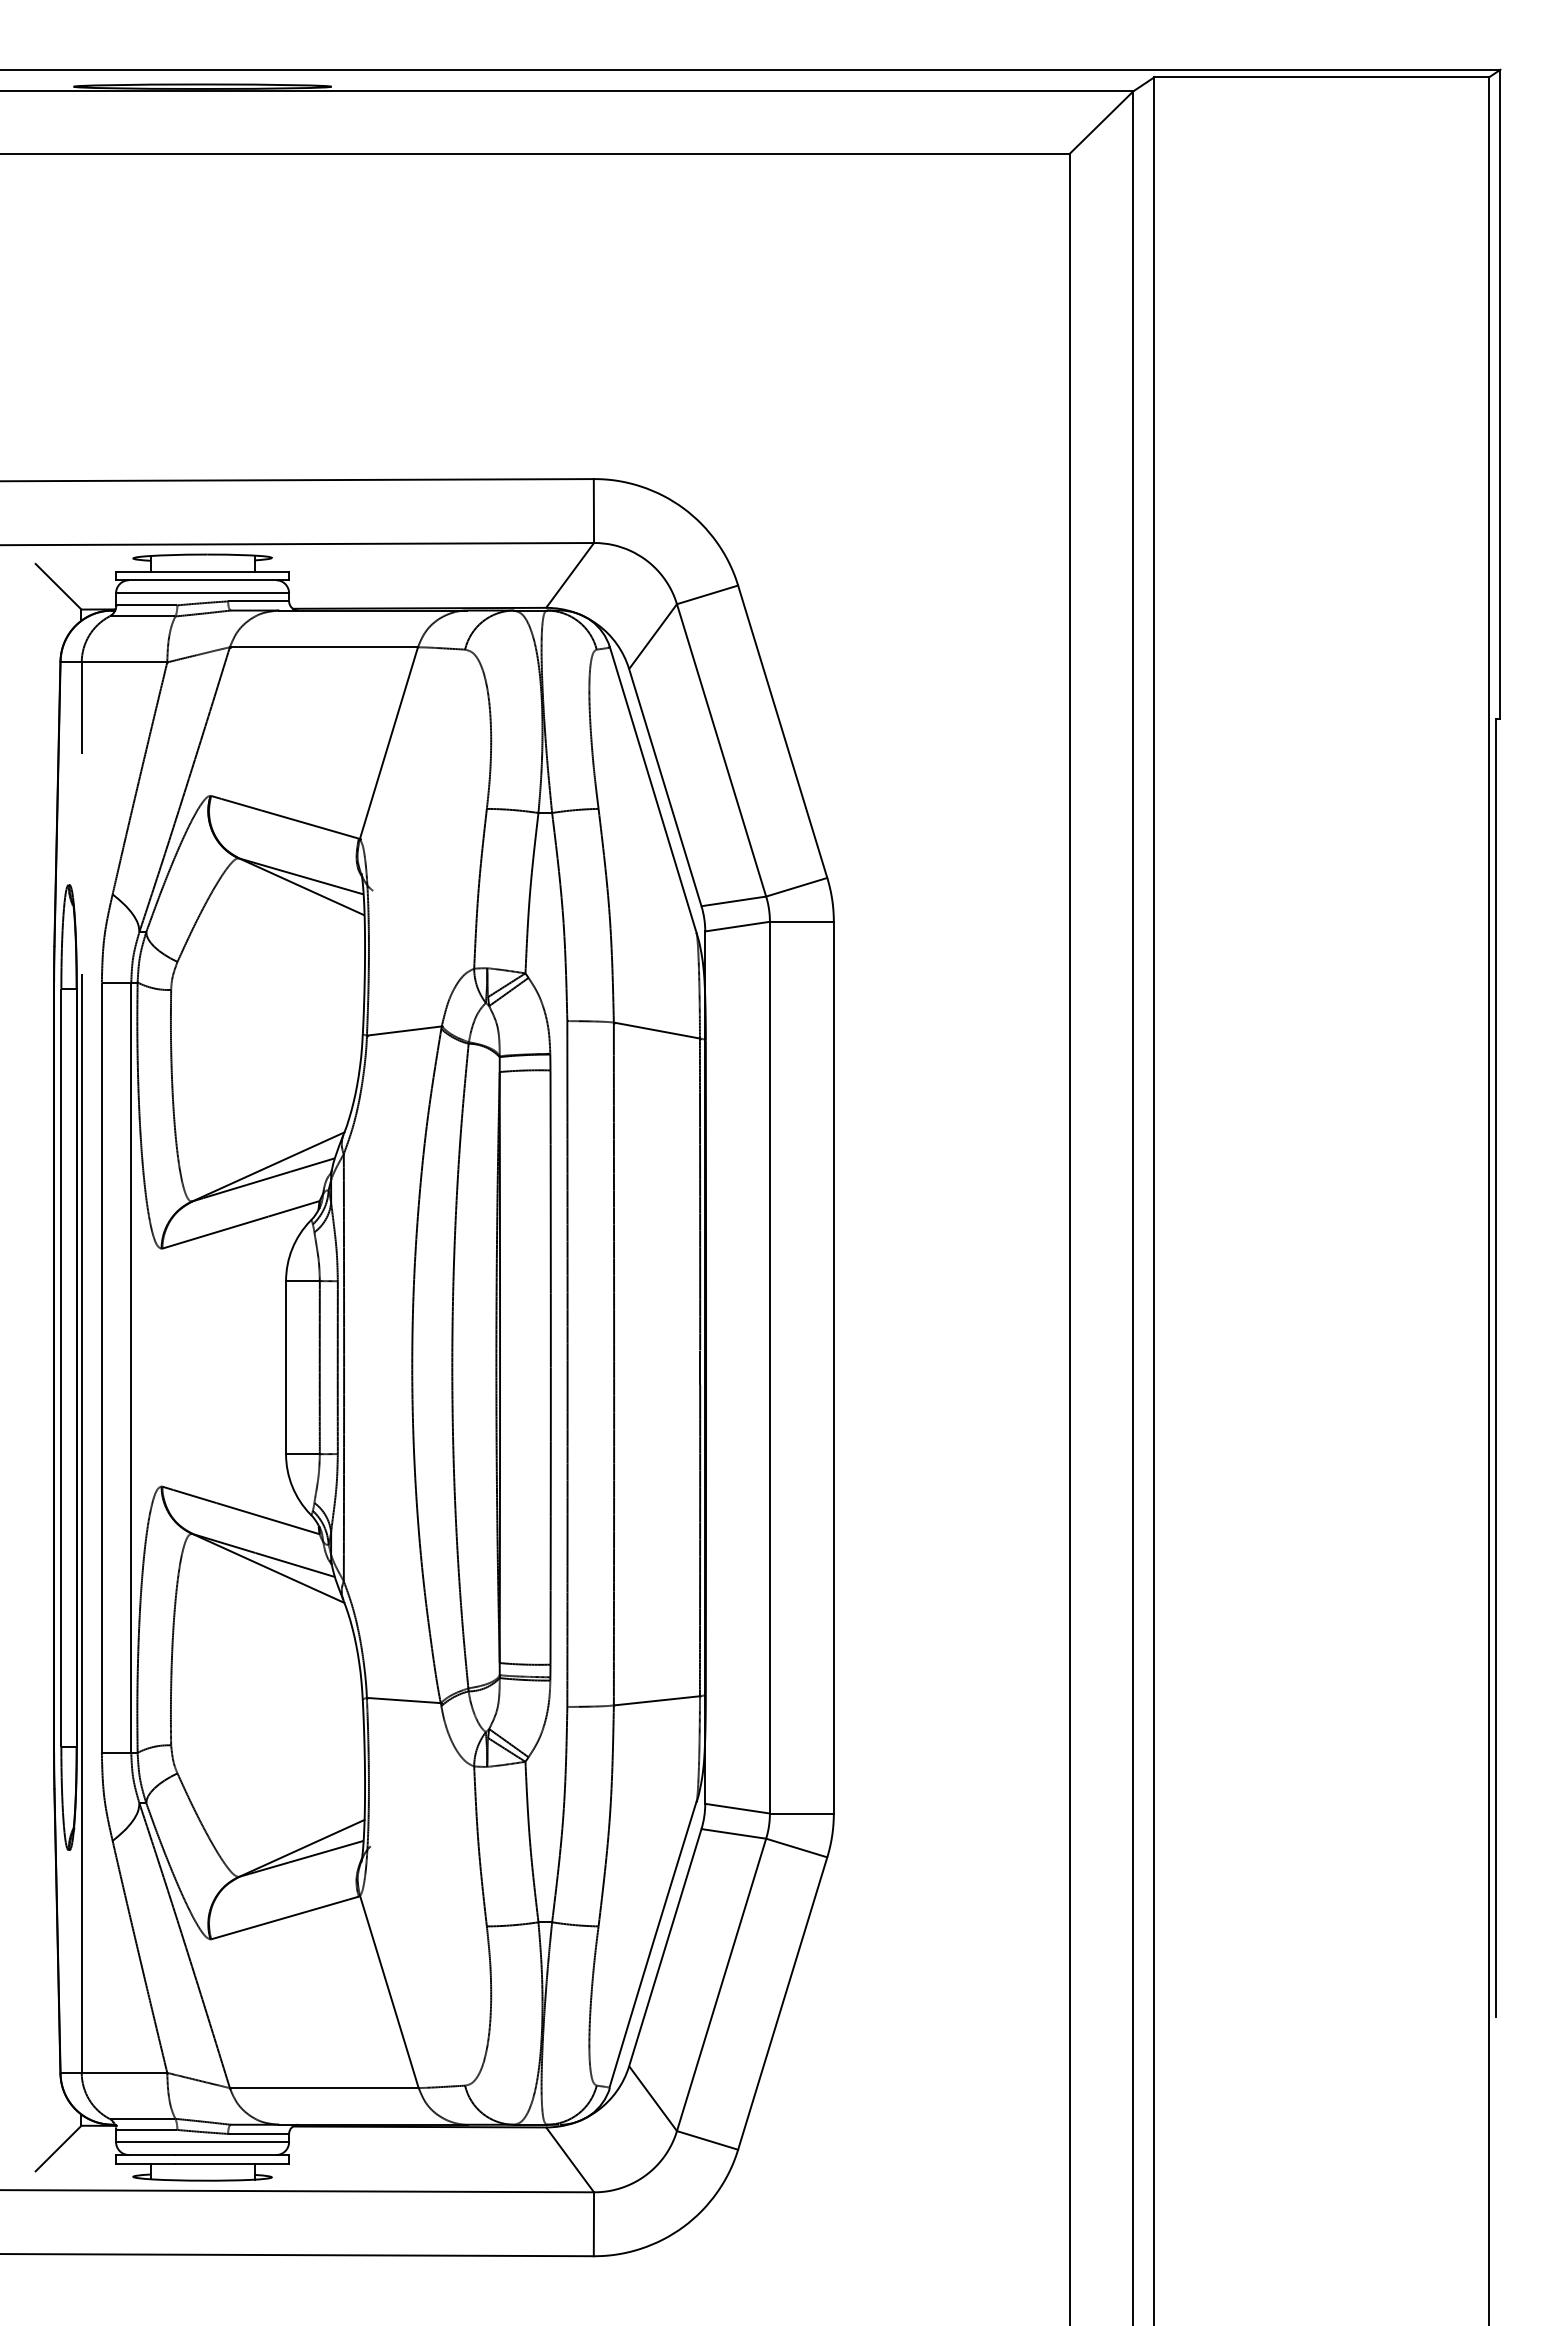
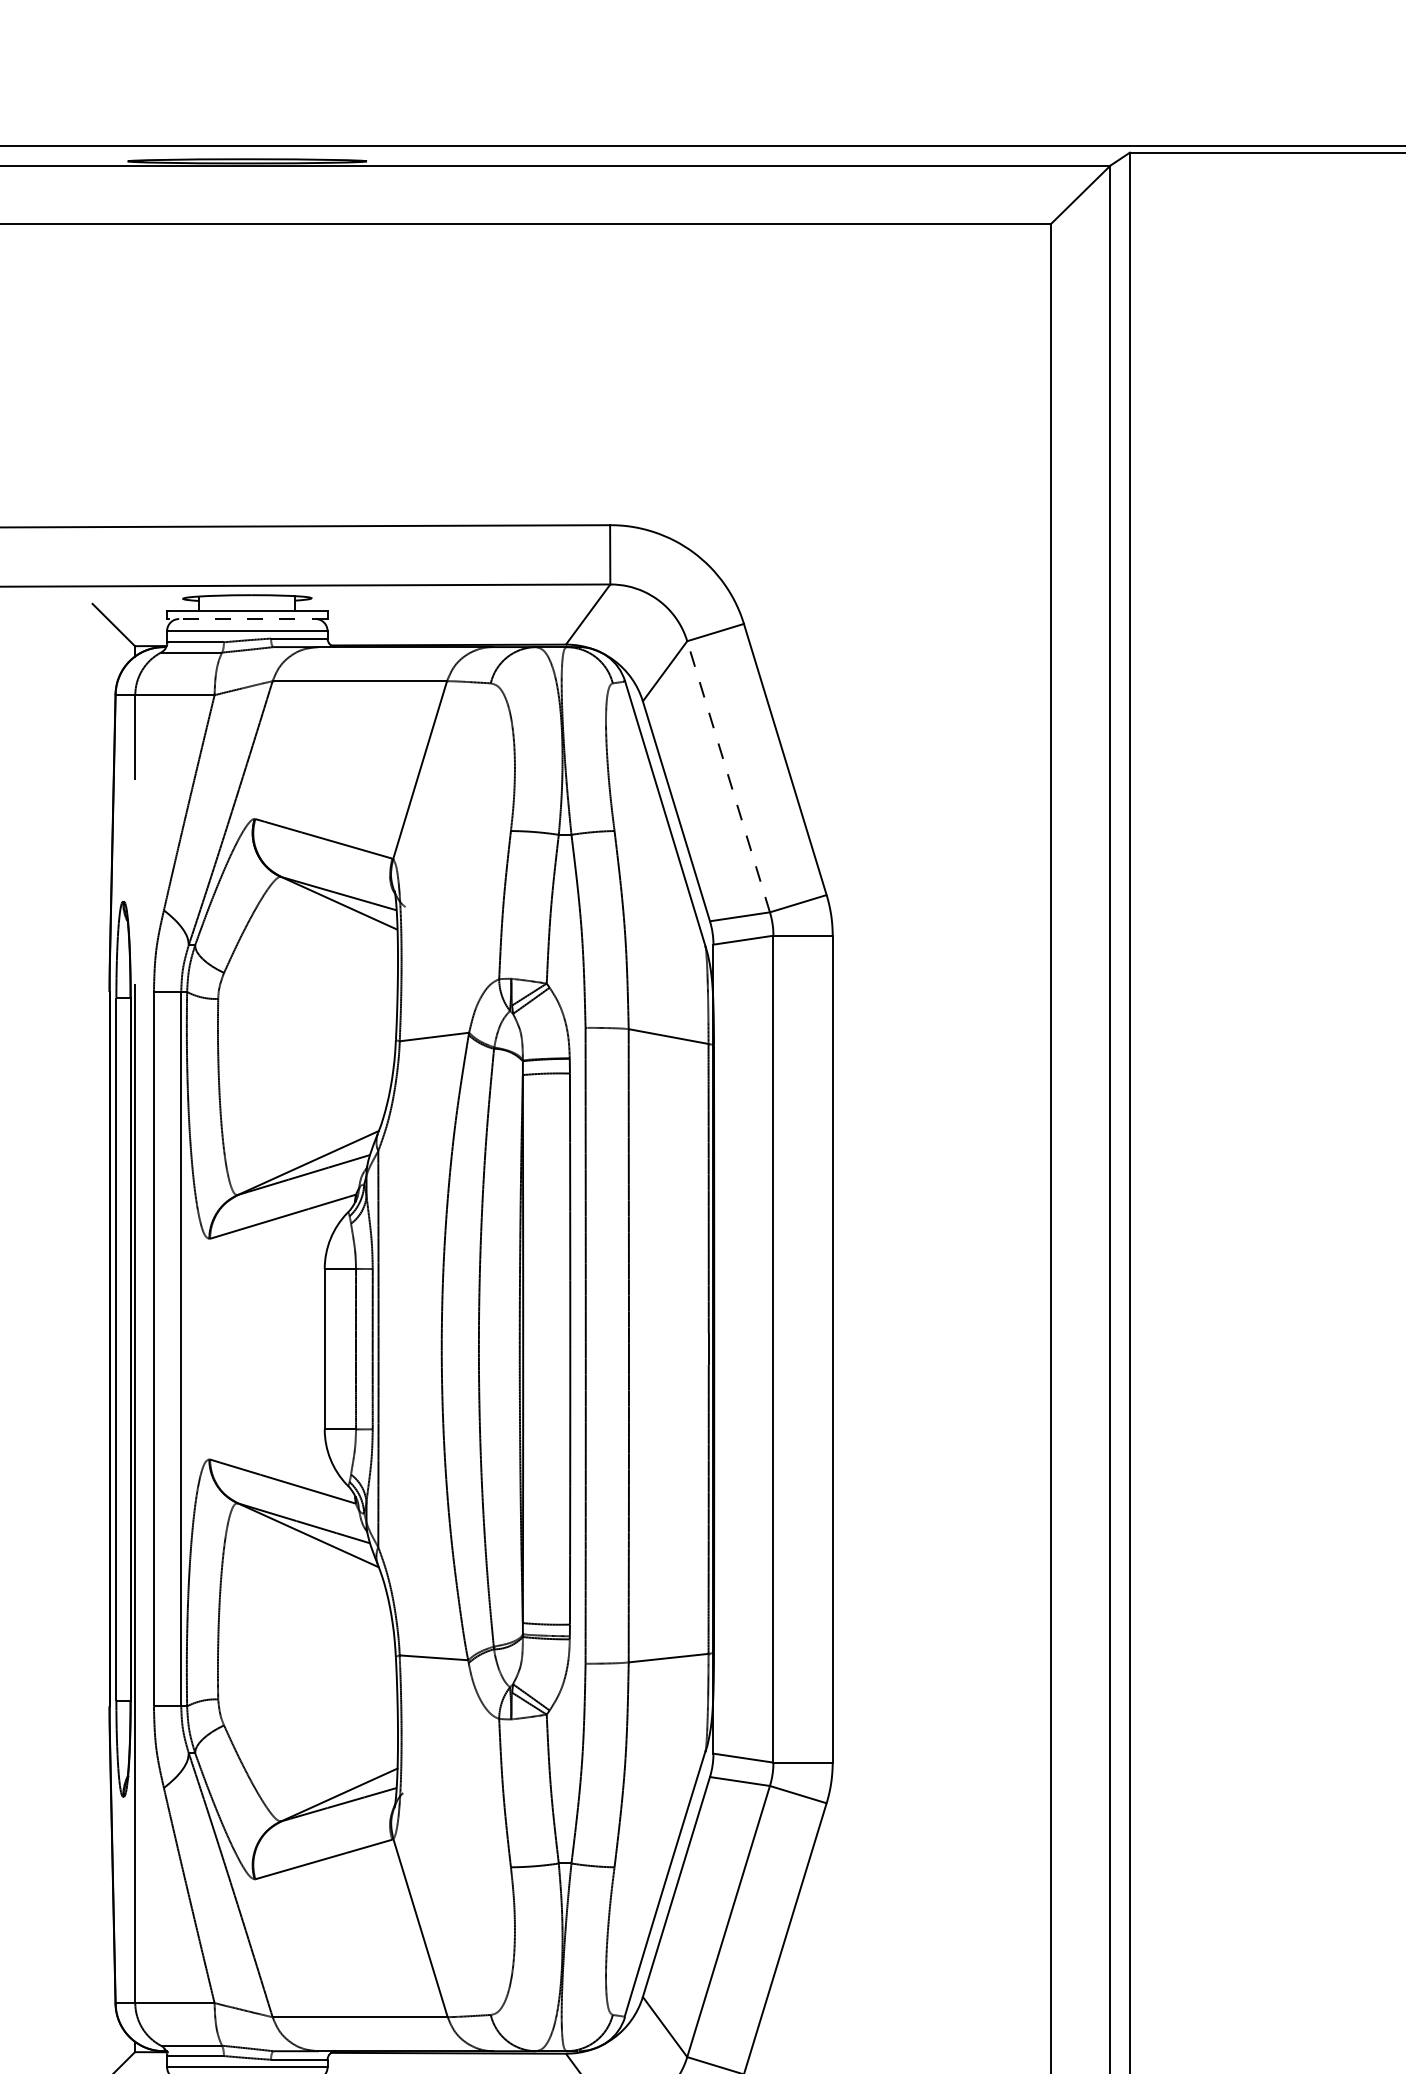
line: (203, 580) -> (248, 619), solid -> dashed
line: (721, 750) -> (728, 776), solid -> dashed

